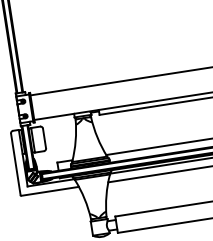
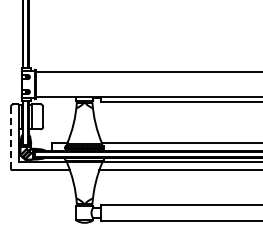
line: (15, 164) -> (10, 138), solid -> dashed

